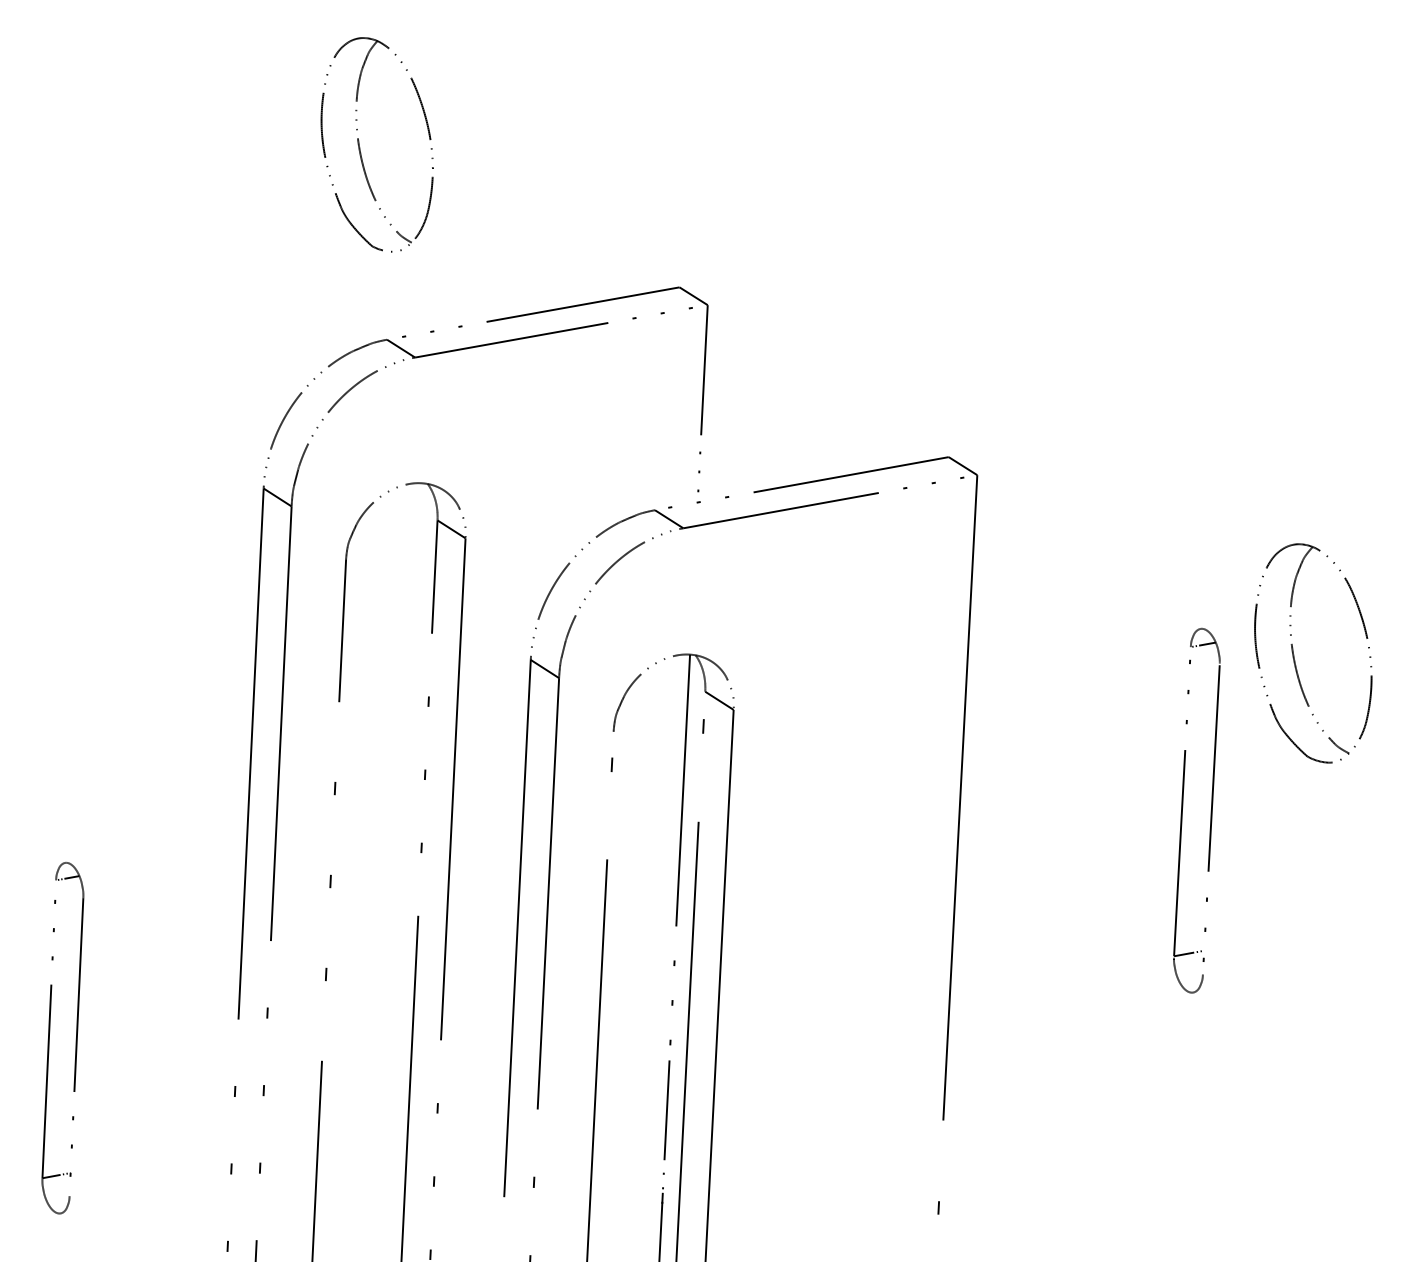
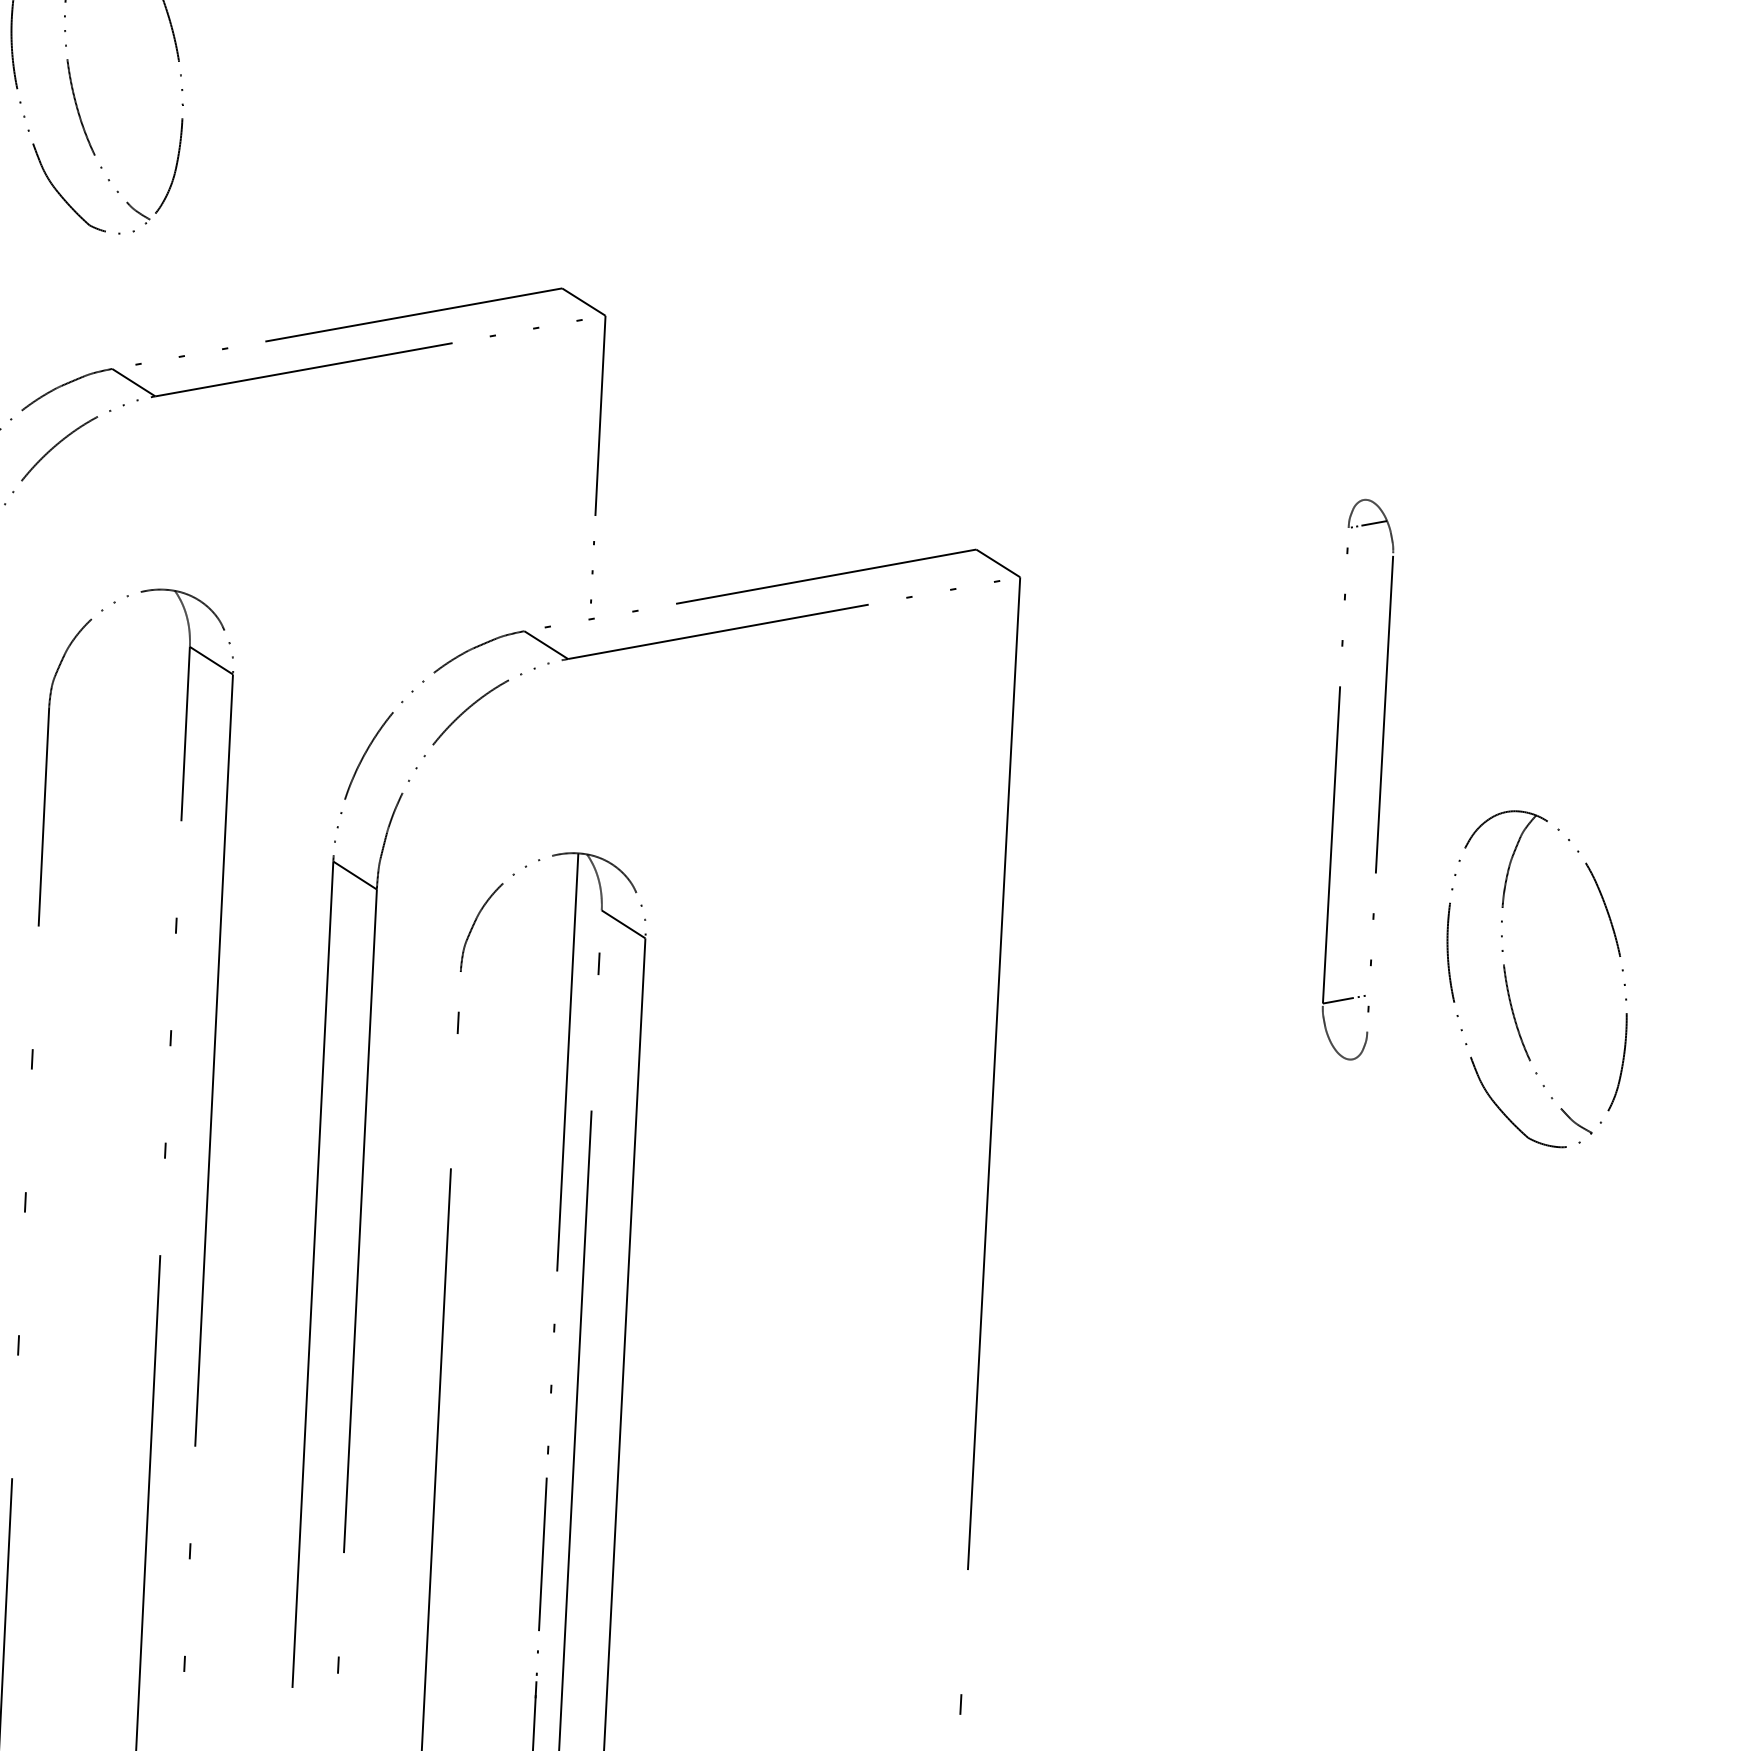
part: (1294, 654) -> (1508, 980), moved
part: (1183, 807) -> (1337, 774), moved

